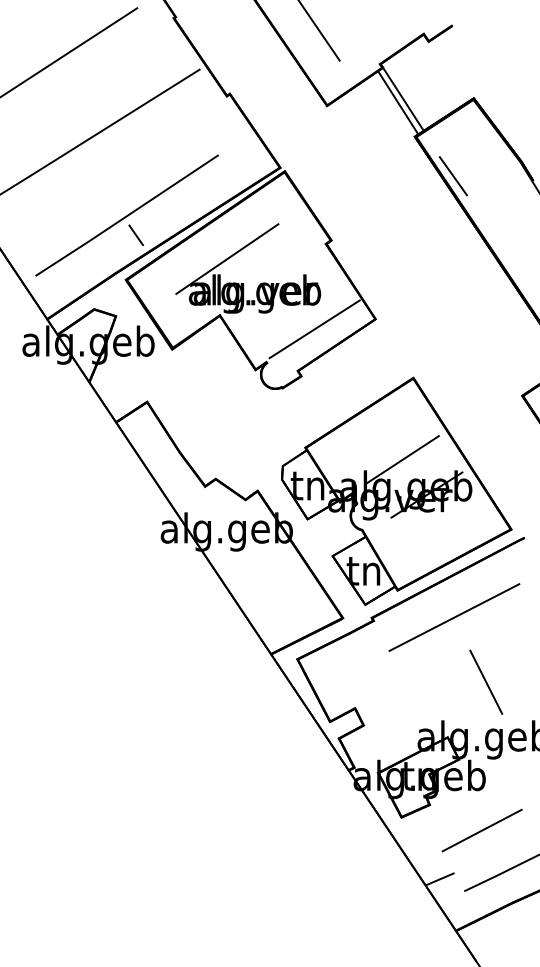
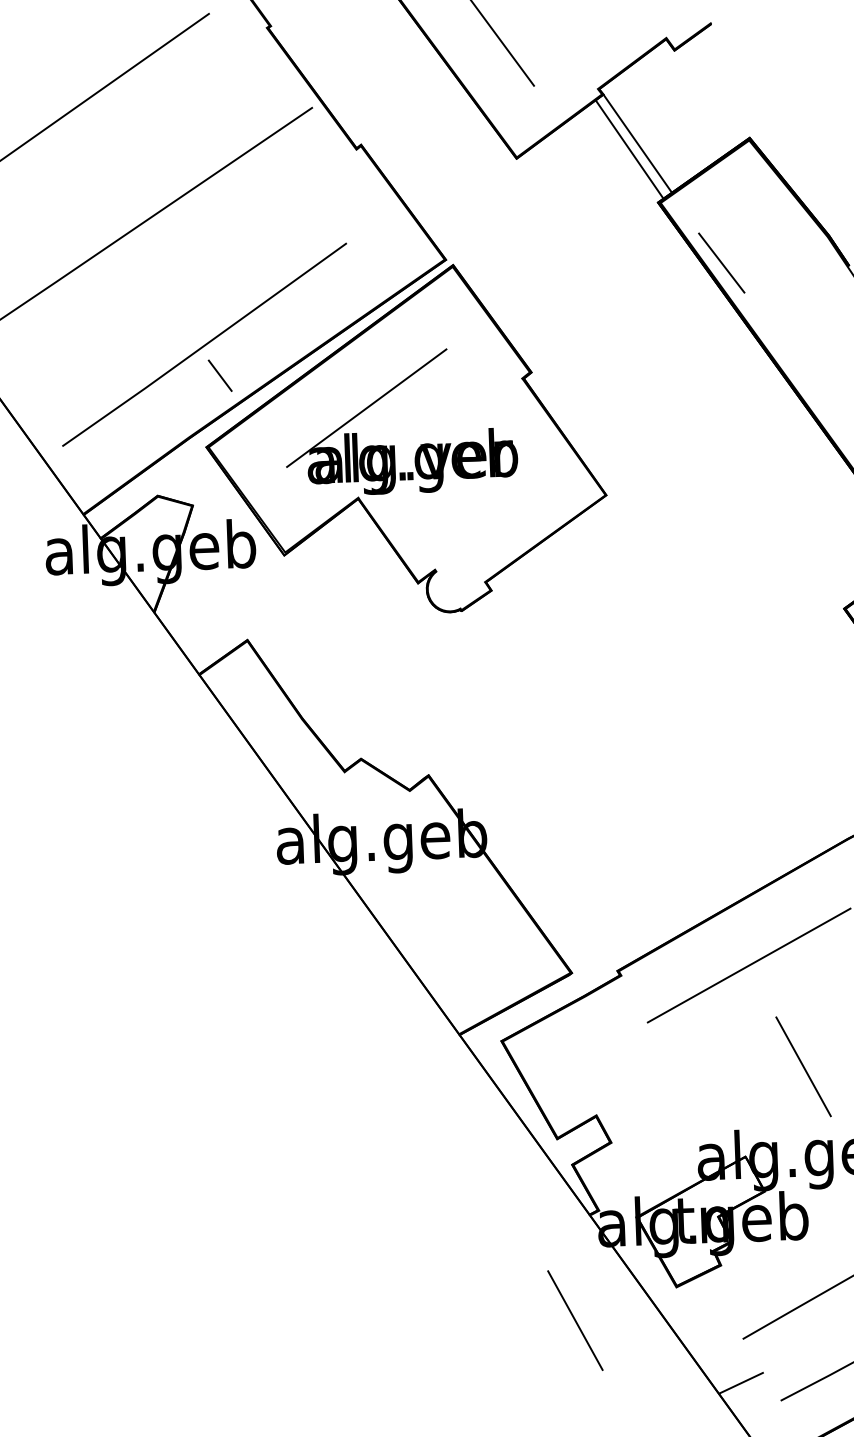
line: (314, 329) -> (509, 515), removed
part: (396, 490) -> (649, 766), removed
line: (337, 835) -> (575, 1319), added

